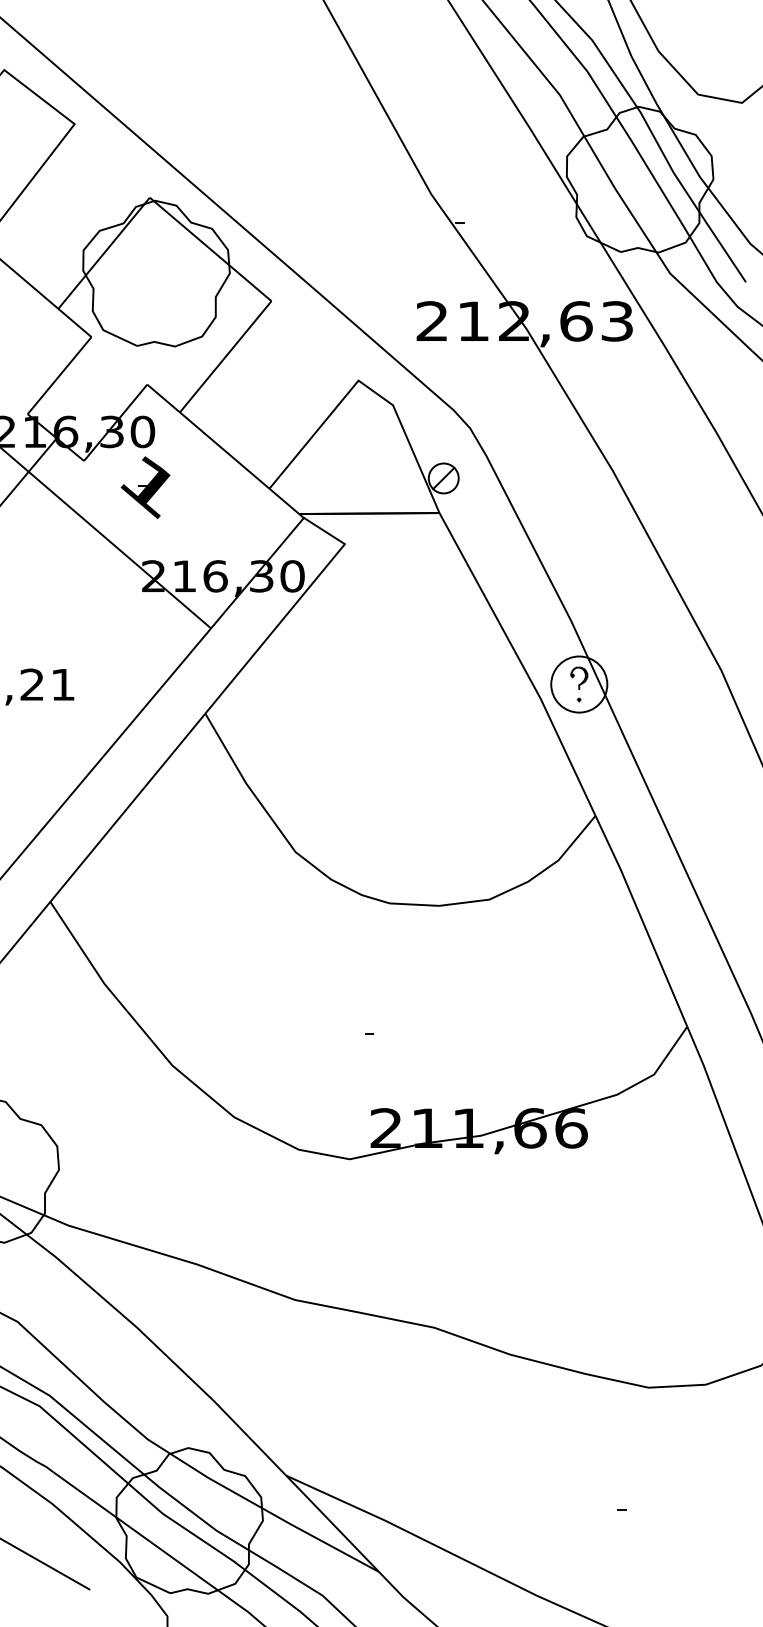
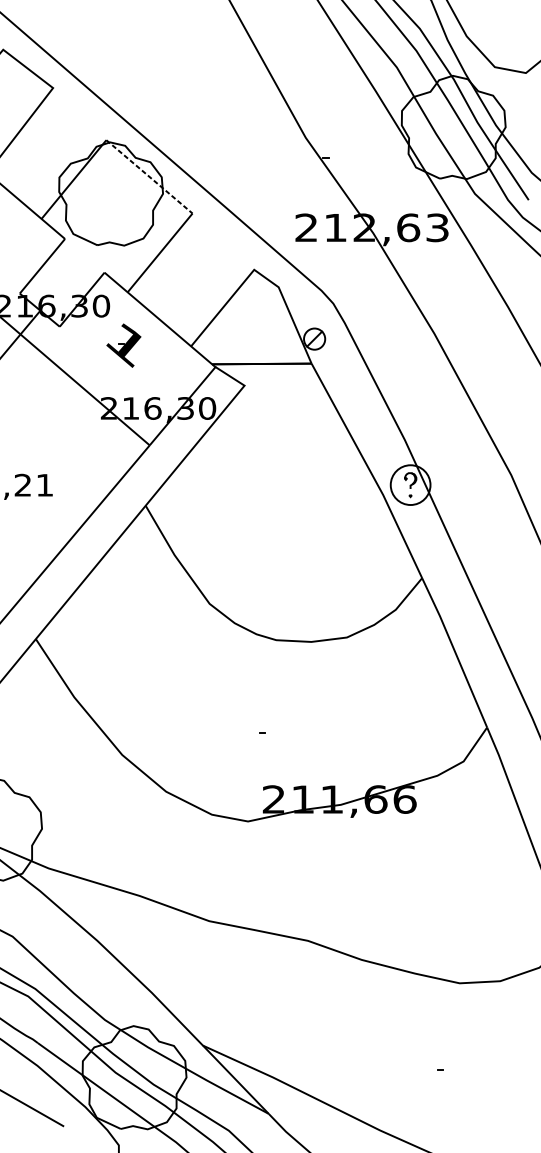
line: (210, 249) -> (149, 176), solid -> dashed
part: (145, 487) -> (123, 345), moved

